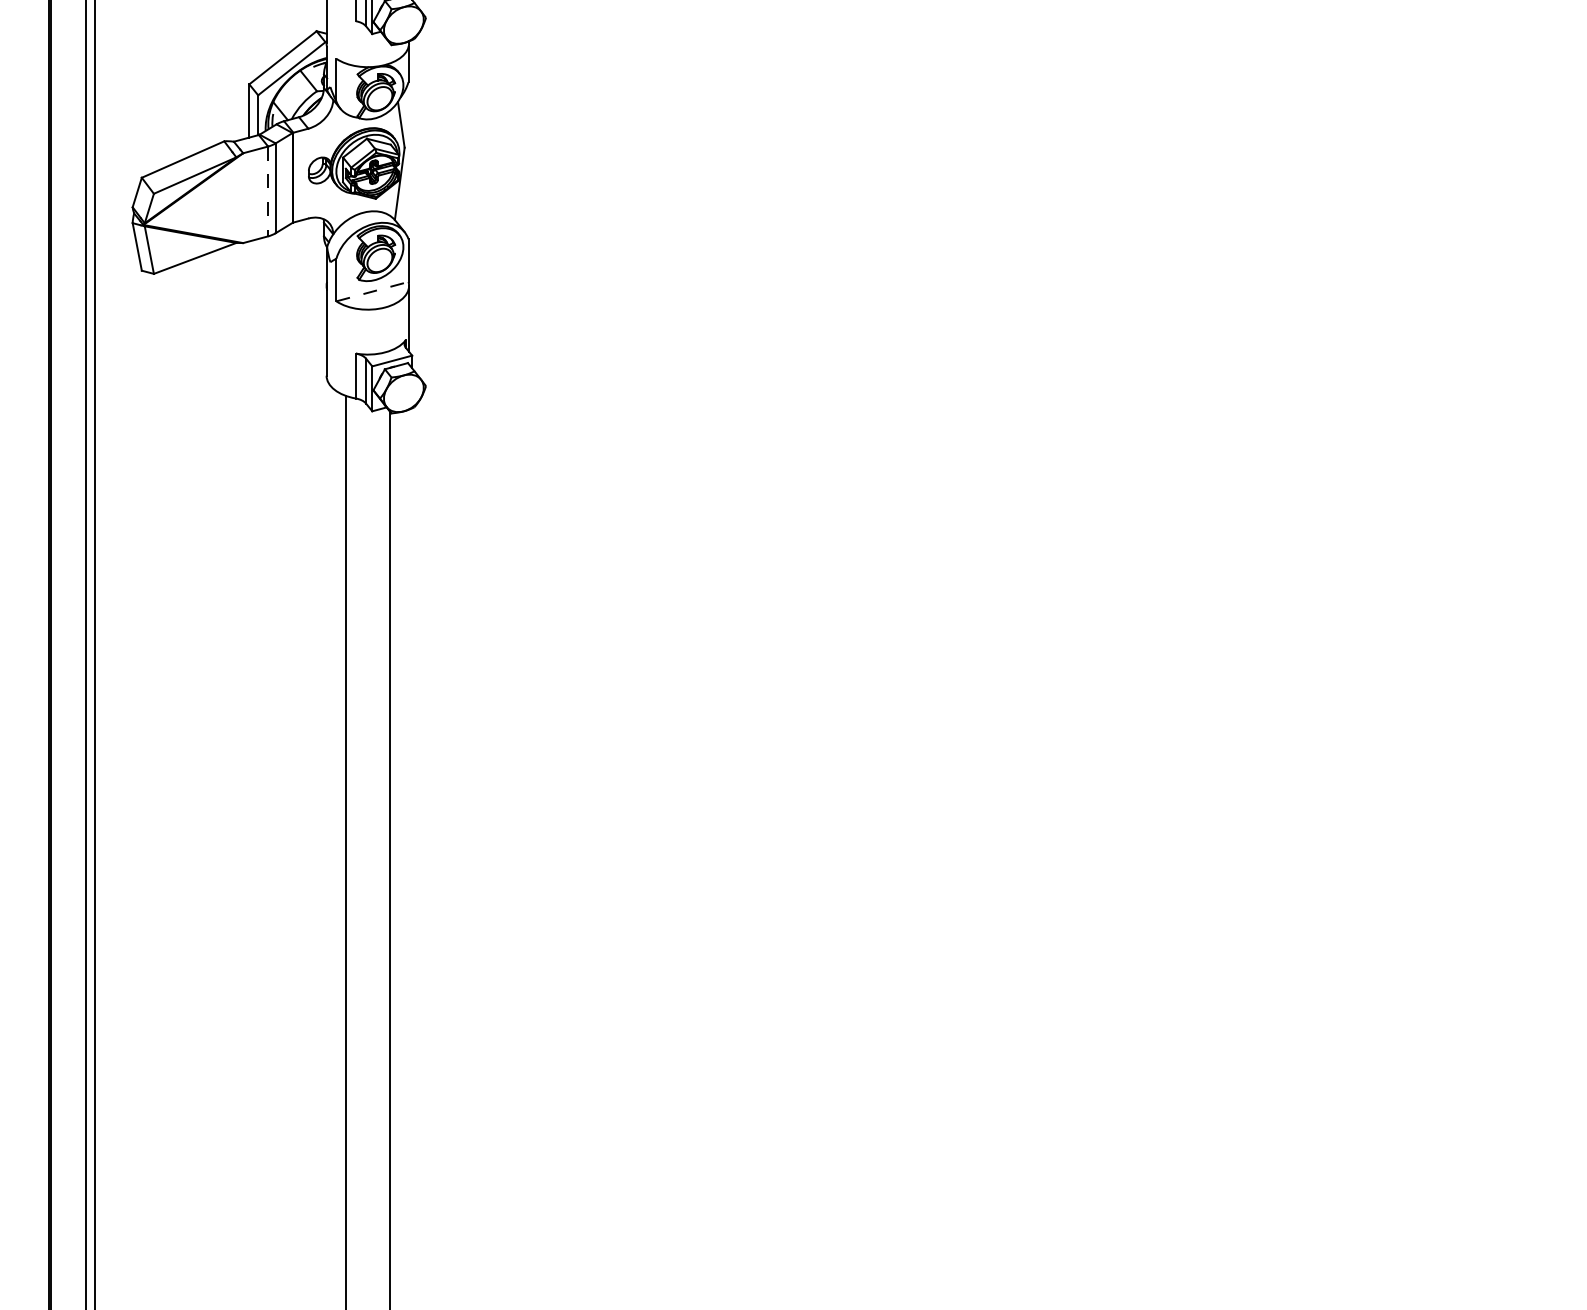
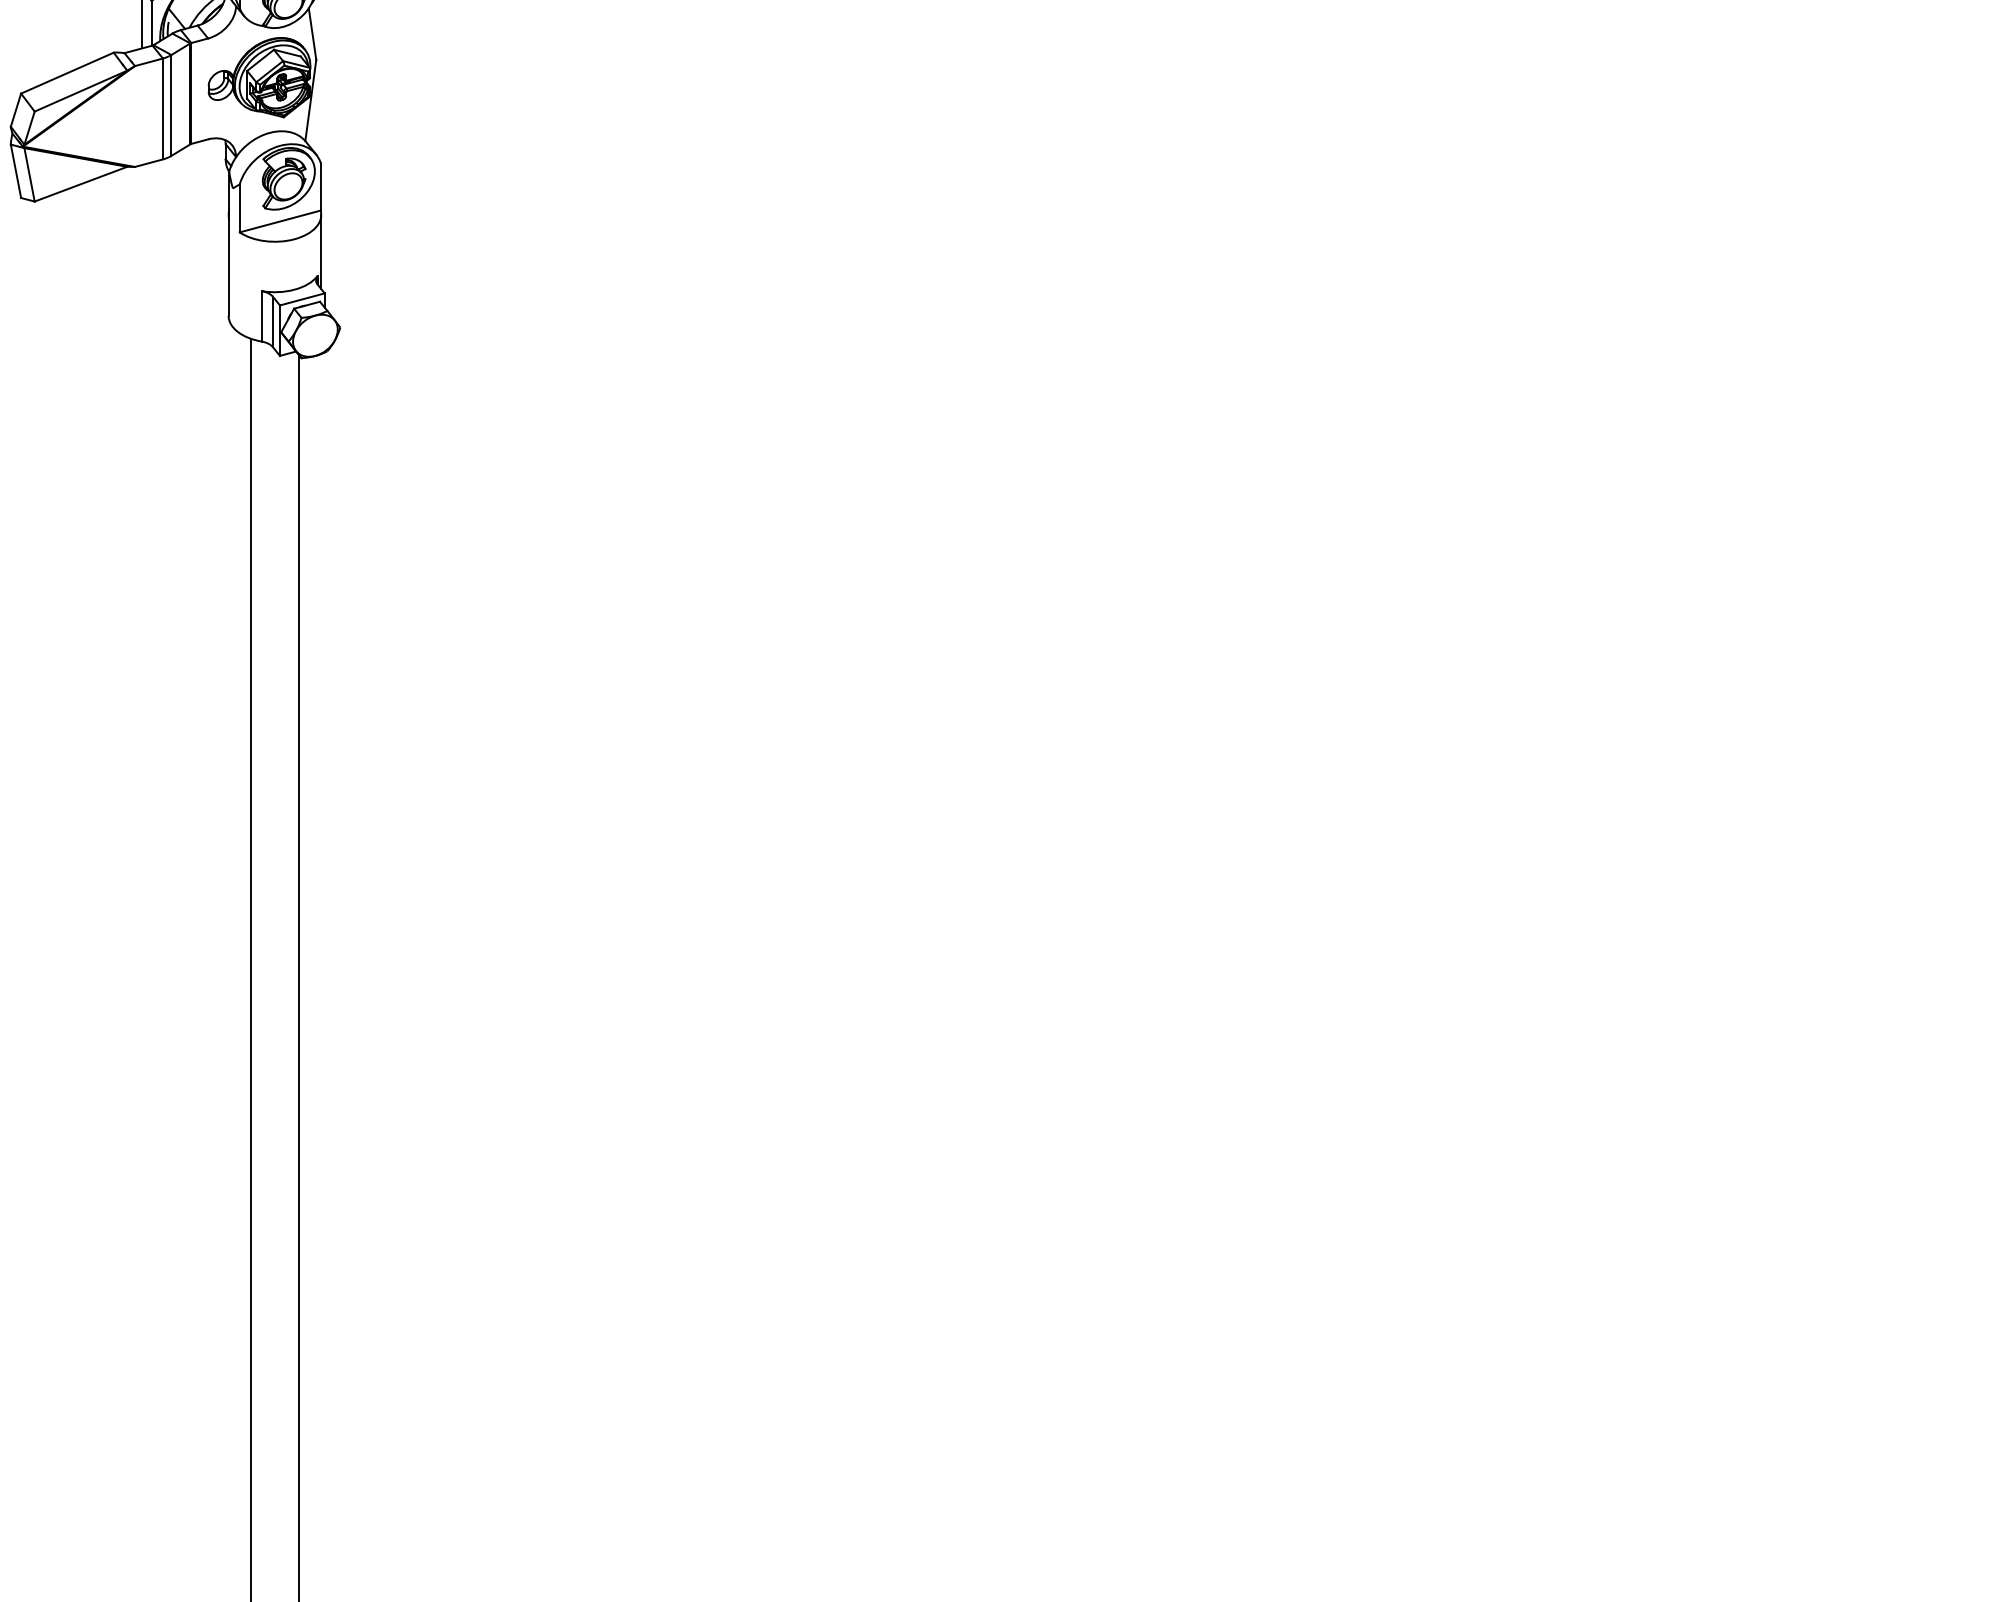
line: (267, 191) -> (162, 109), dashed -> solid
line: (372, 291) -> (280, 221), dashed -> solid

